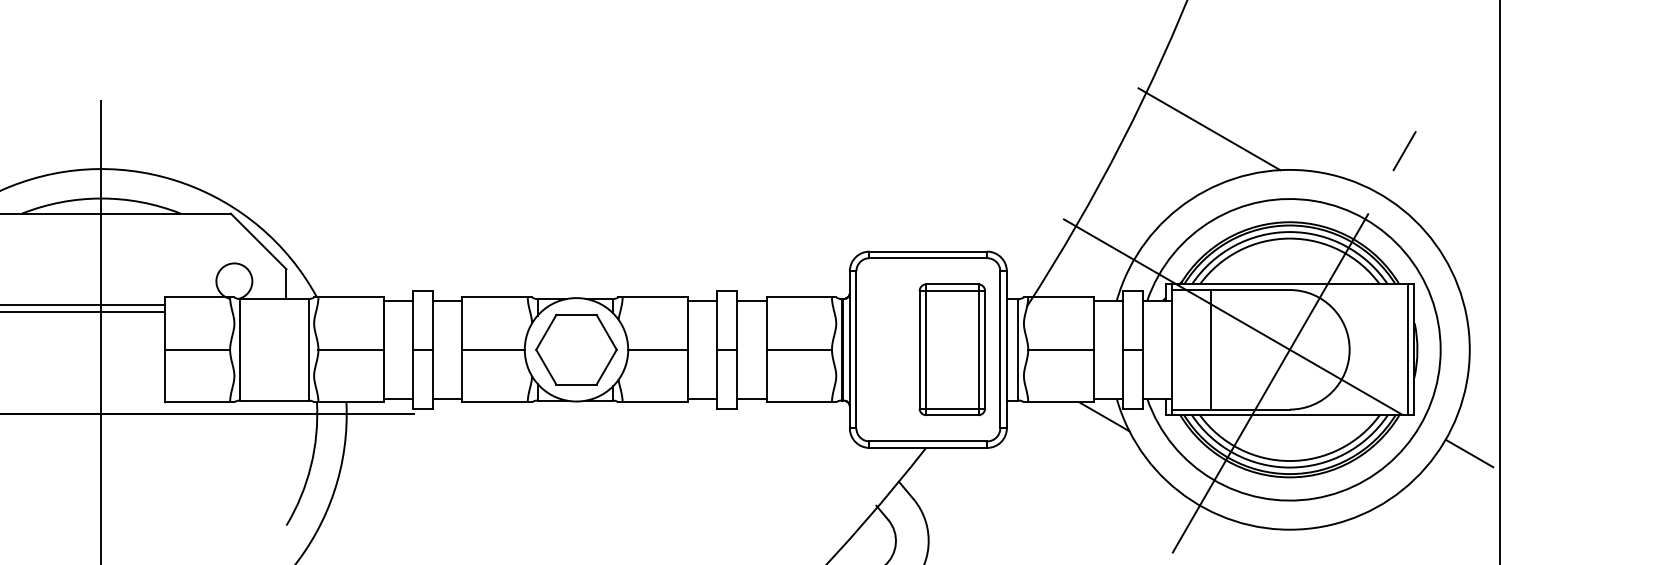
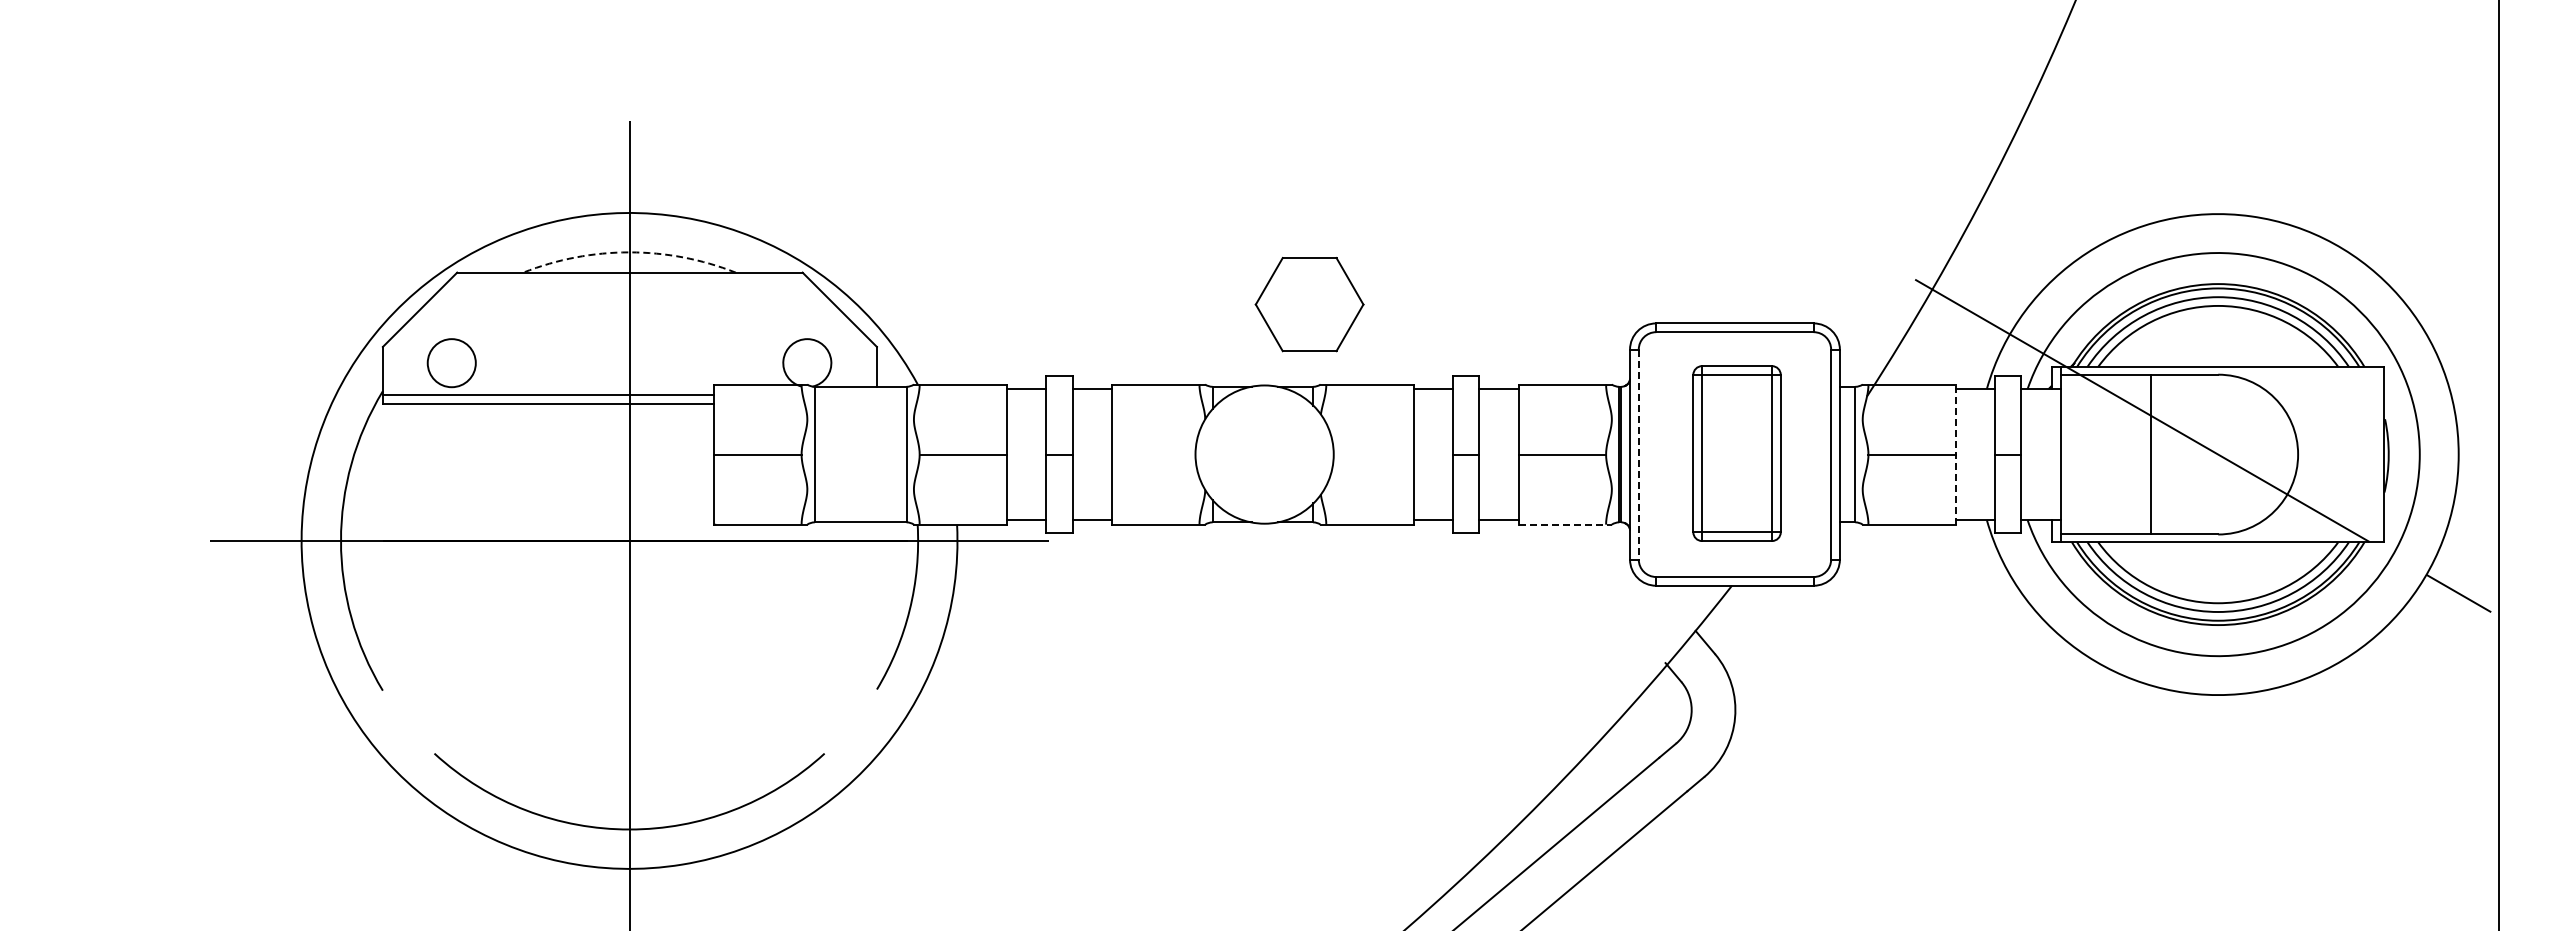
line: (1209, 129) -> (2110, 159), removed
arc: (101, 198) -> (629, 252), solid -> dashed
line: (1293, 342) -> (2223, 444), removed
line: (493, 349) -> (1153, 454), removed
part: (576, 349) -> (1309, 304), moved
line: (657, 349) -> (1373, 454), removed
line: (856, 349) -> (1638, 454), solid -> dashed
part: (951, 349) -> (1736, 453), moved
line: (1093, 349) -> (1955, 454), solid -> dashed
line: (1211, 349) -> (2151, 454), moved
line: (1407, 349) -> (2375, 454), removed
line: (801, 402) -> (1565, 524), solid -> dashed
line: (1103, 416) -> (1969, 543), removed

